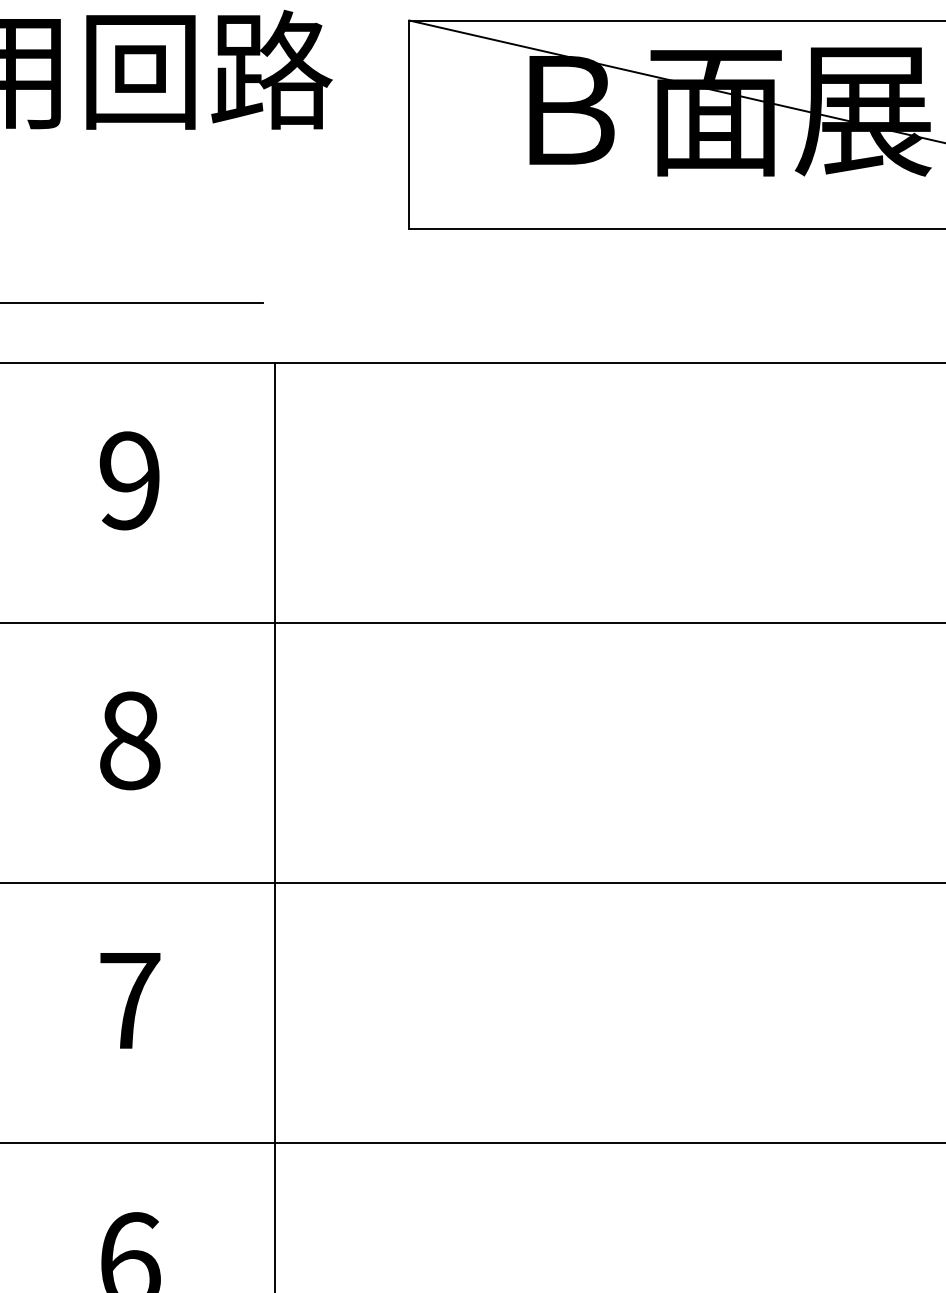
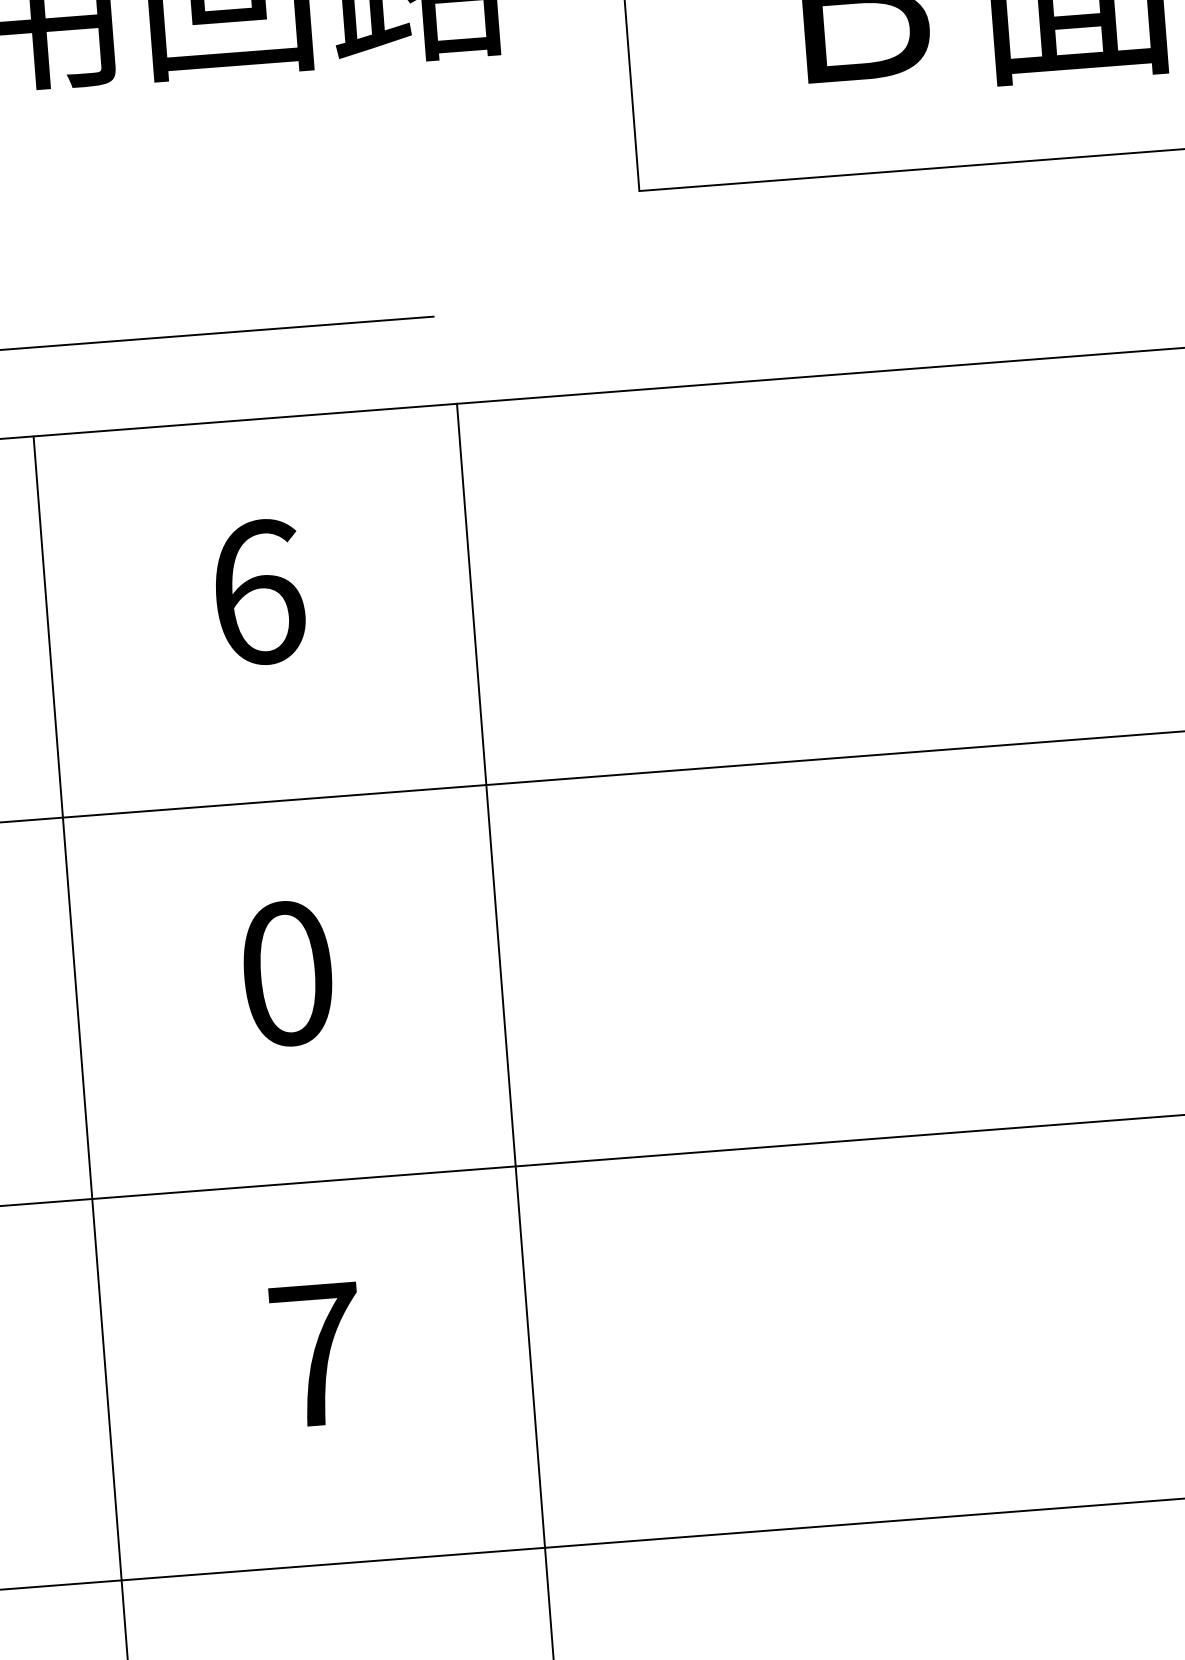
text: (129, 480) -> (257, 592), 9 -> 6
text: (130, 740) -> (288, 973), 8 -> 0

